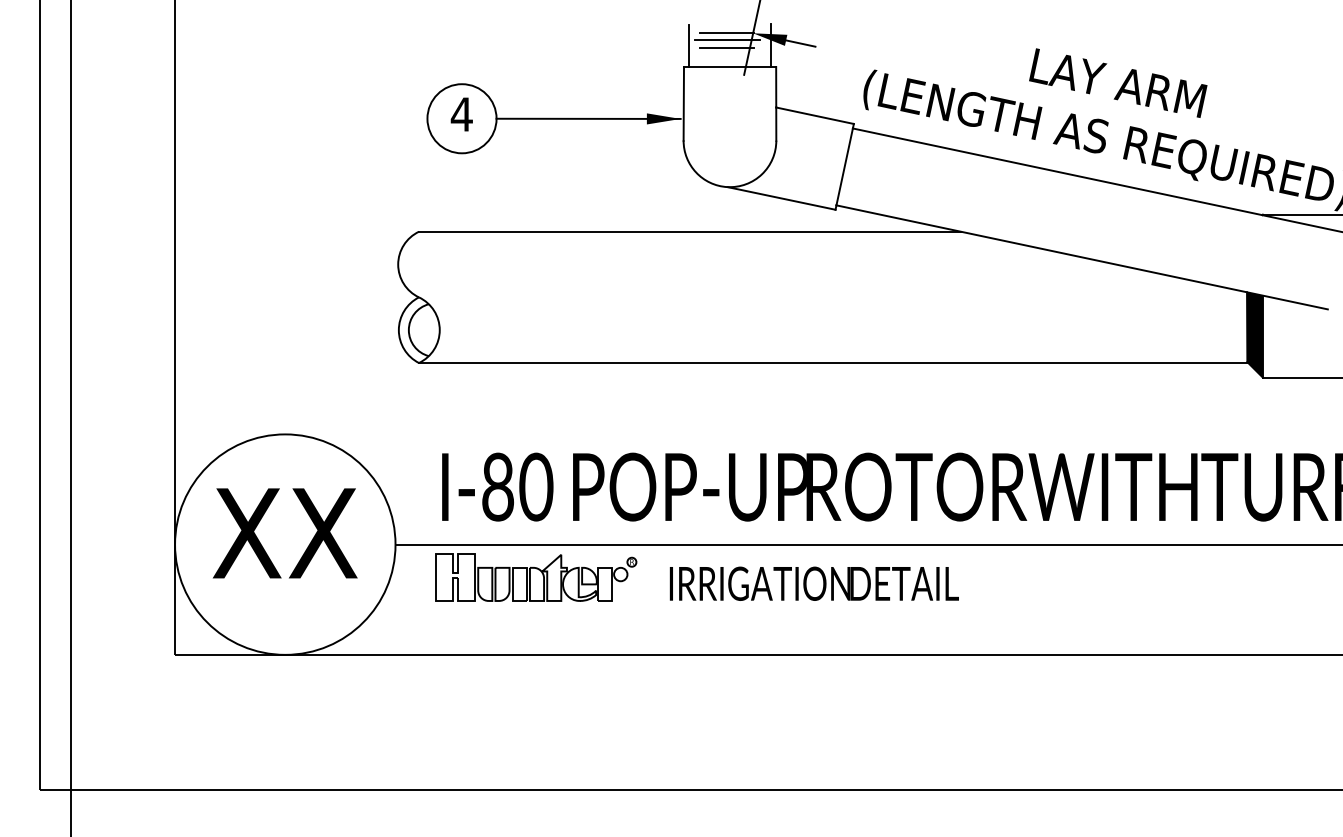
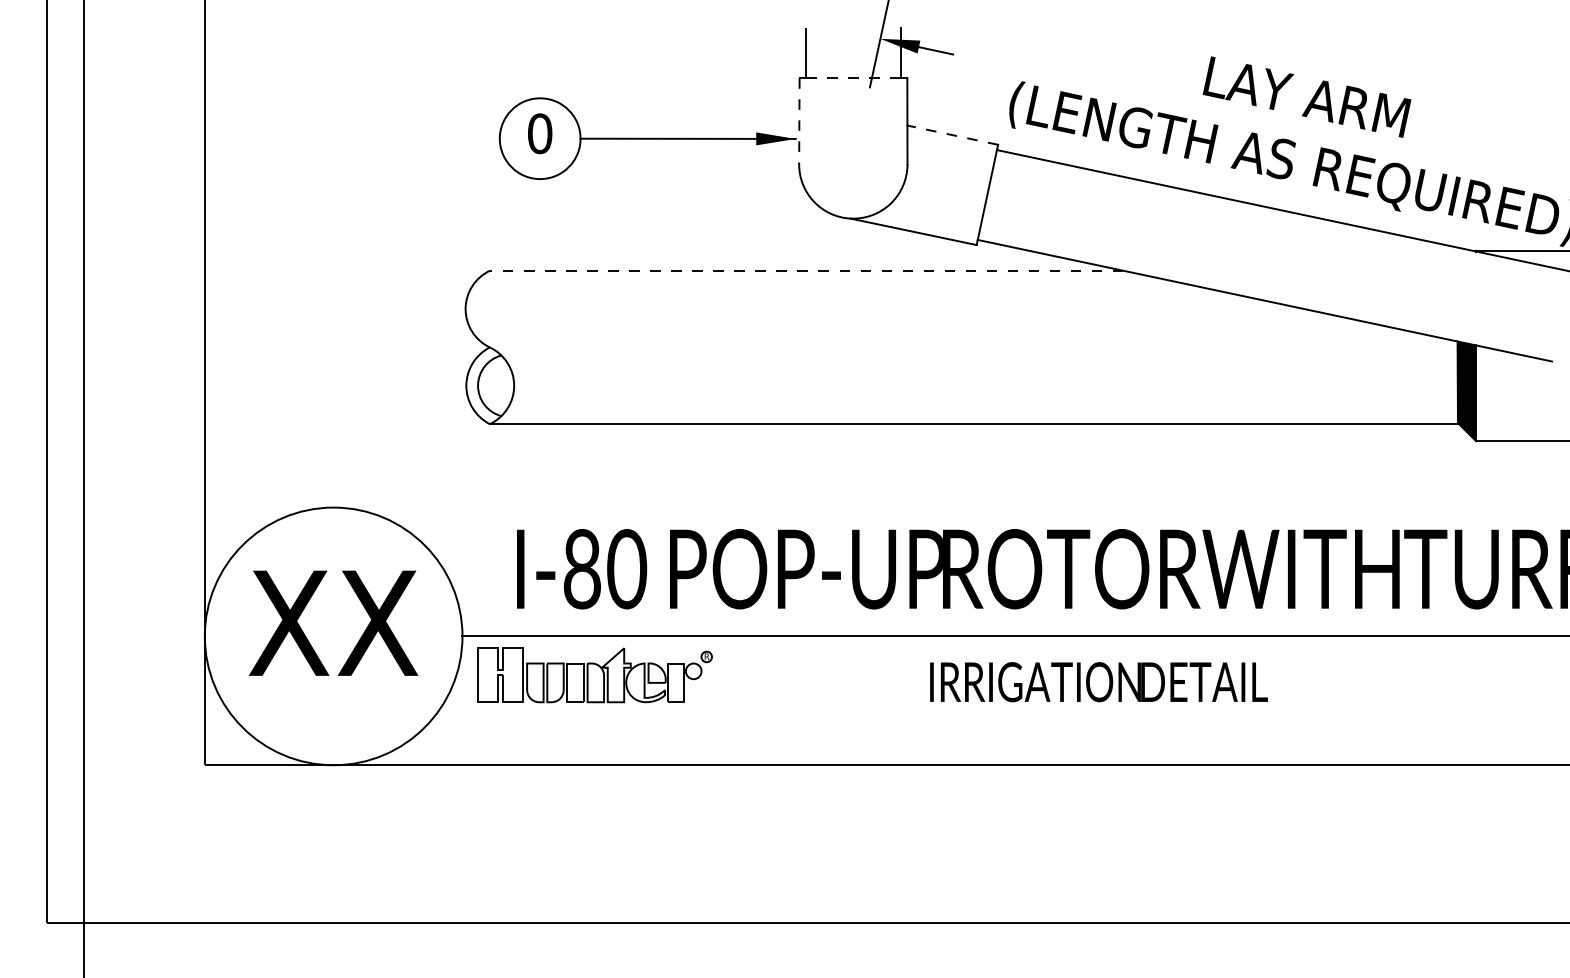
line: (726, 33) -> (849, 38), removed
line: (727, 39) -> (850, 46), removed
line: (726, 47) -> (849, 55), removed
line: (729, 67) -> (852, 78), solid -> dashed
line: (683, 104) -> (799, 121), solid -> dashed
text: (461, 114) -> (539, 133), 4 -> 0
line: (814, 116) -> (952, 135), solid -> dashed
line: (689, 231) -> (806, 270), solid -> dashed
part: (535, 578) -> (594, 675), moved
text: (813, 584) -> (1098, 682), moved

